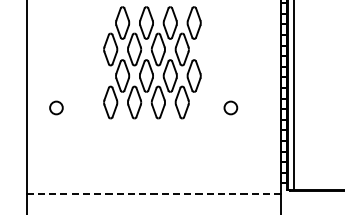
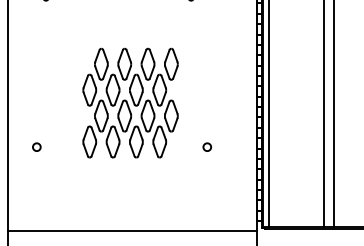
circle: (56, 107) -> (36, 146), size x0.62
circle: (231, 107) -> (207, 146), size x0.62
line: (153, 194) -> (131, 231), dashed -> solid

